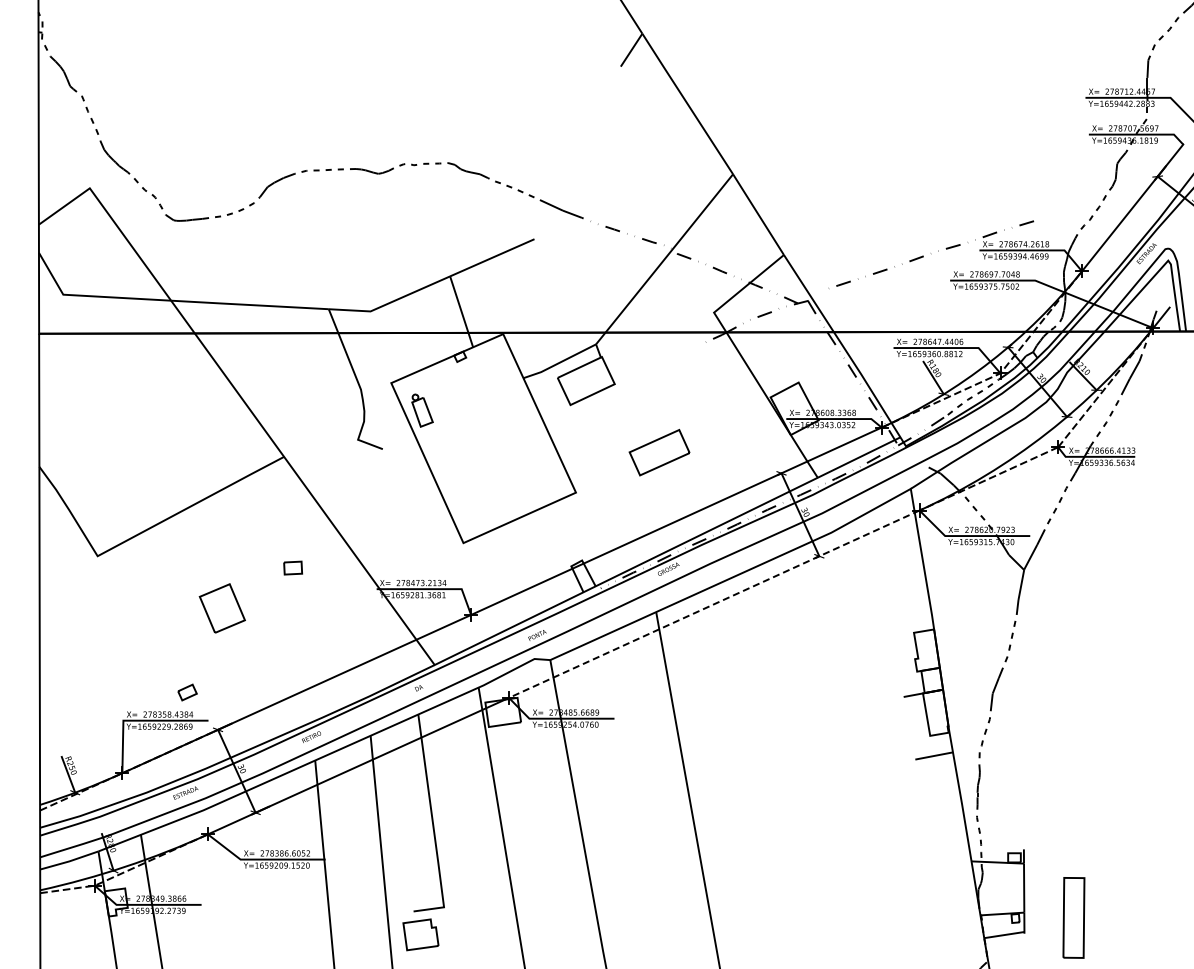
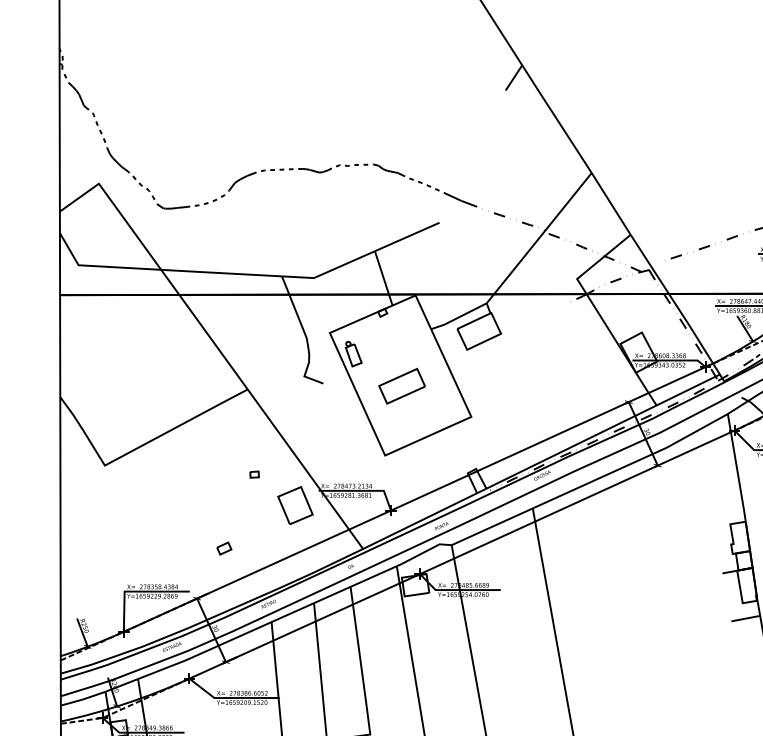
part: (659, 452) -> (402, 386), moved
part: (292, 567) -> (254, 474), size x0.62
line: (714, 604) -> (577, 502), dashed -> solid
part: (221, 608) -> (294, 505), moved
part: (187, 692) -> (224, 548), moved

